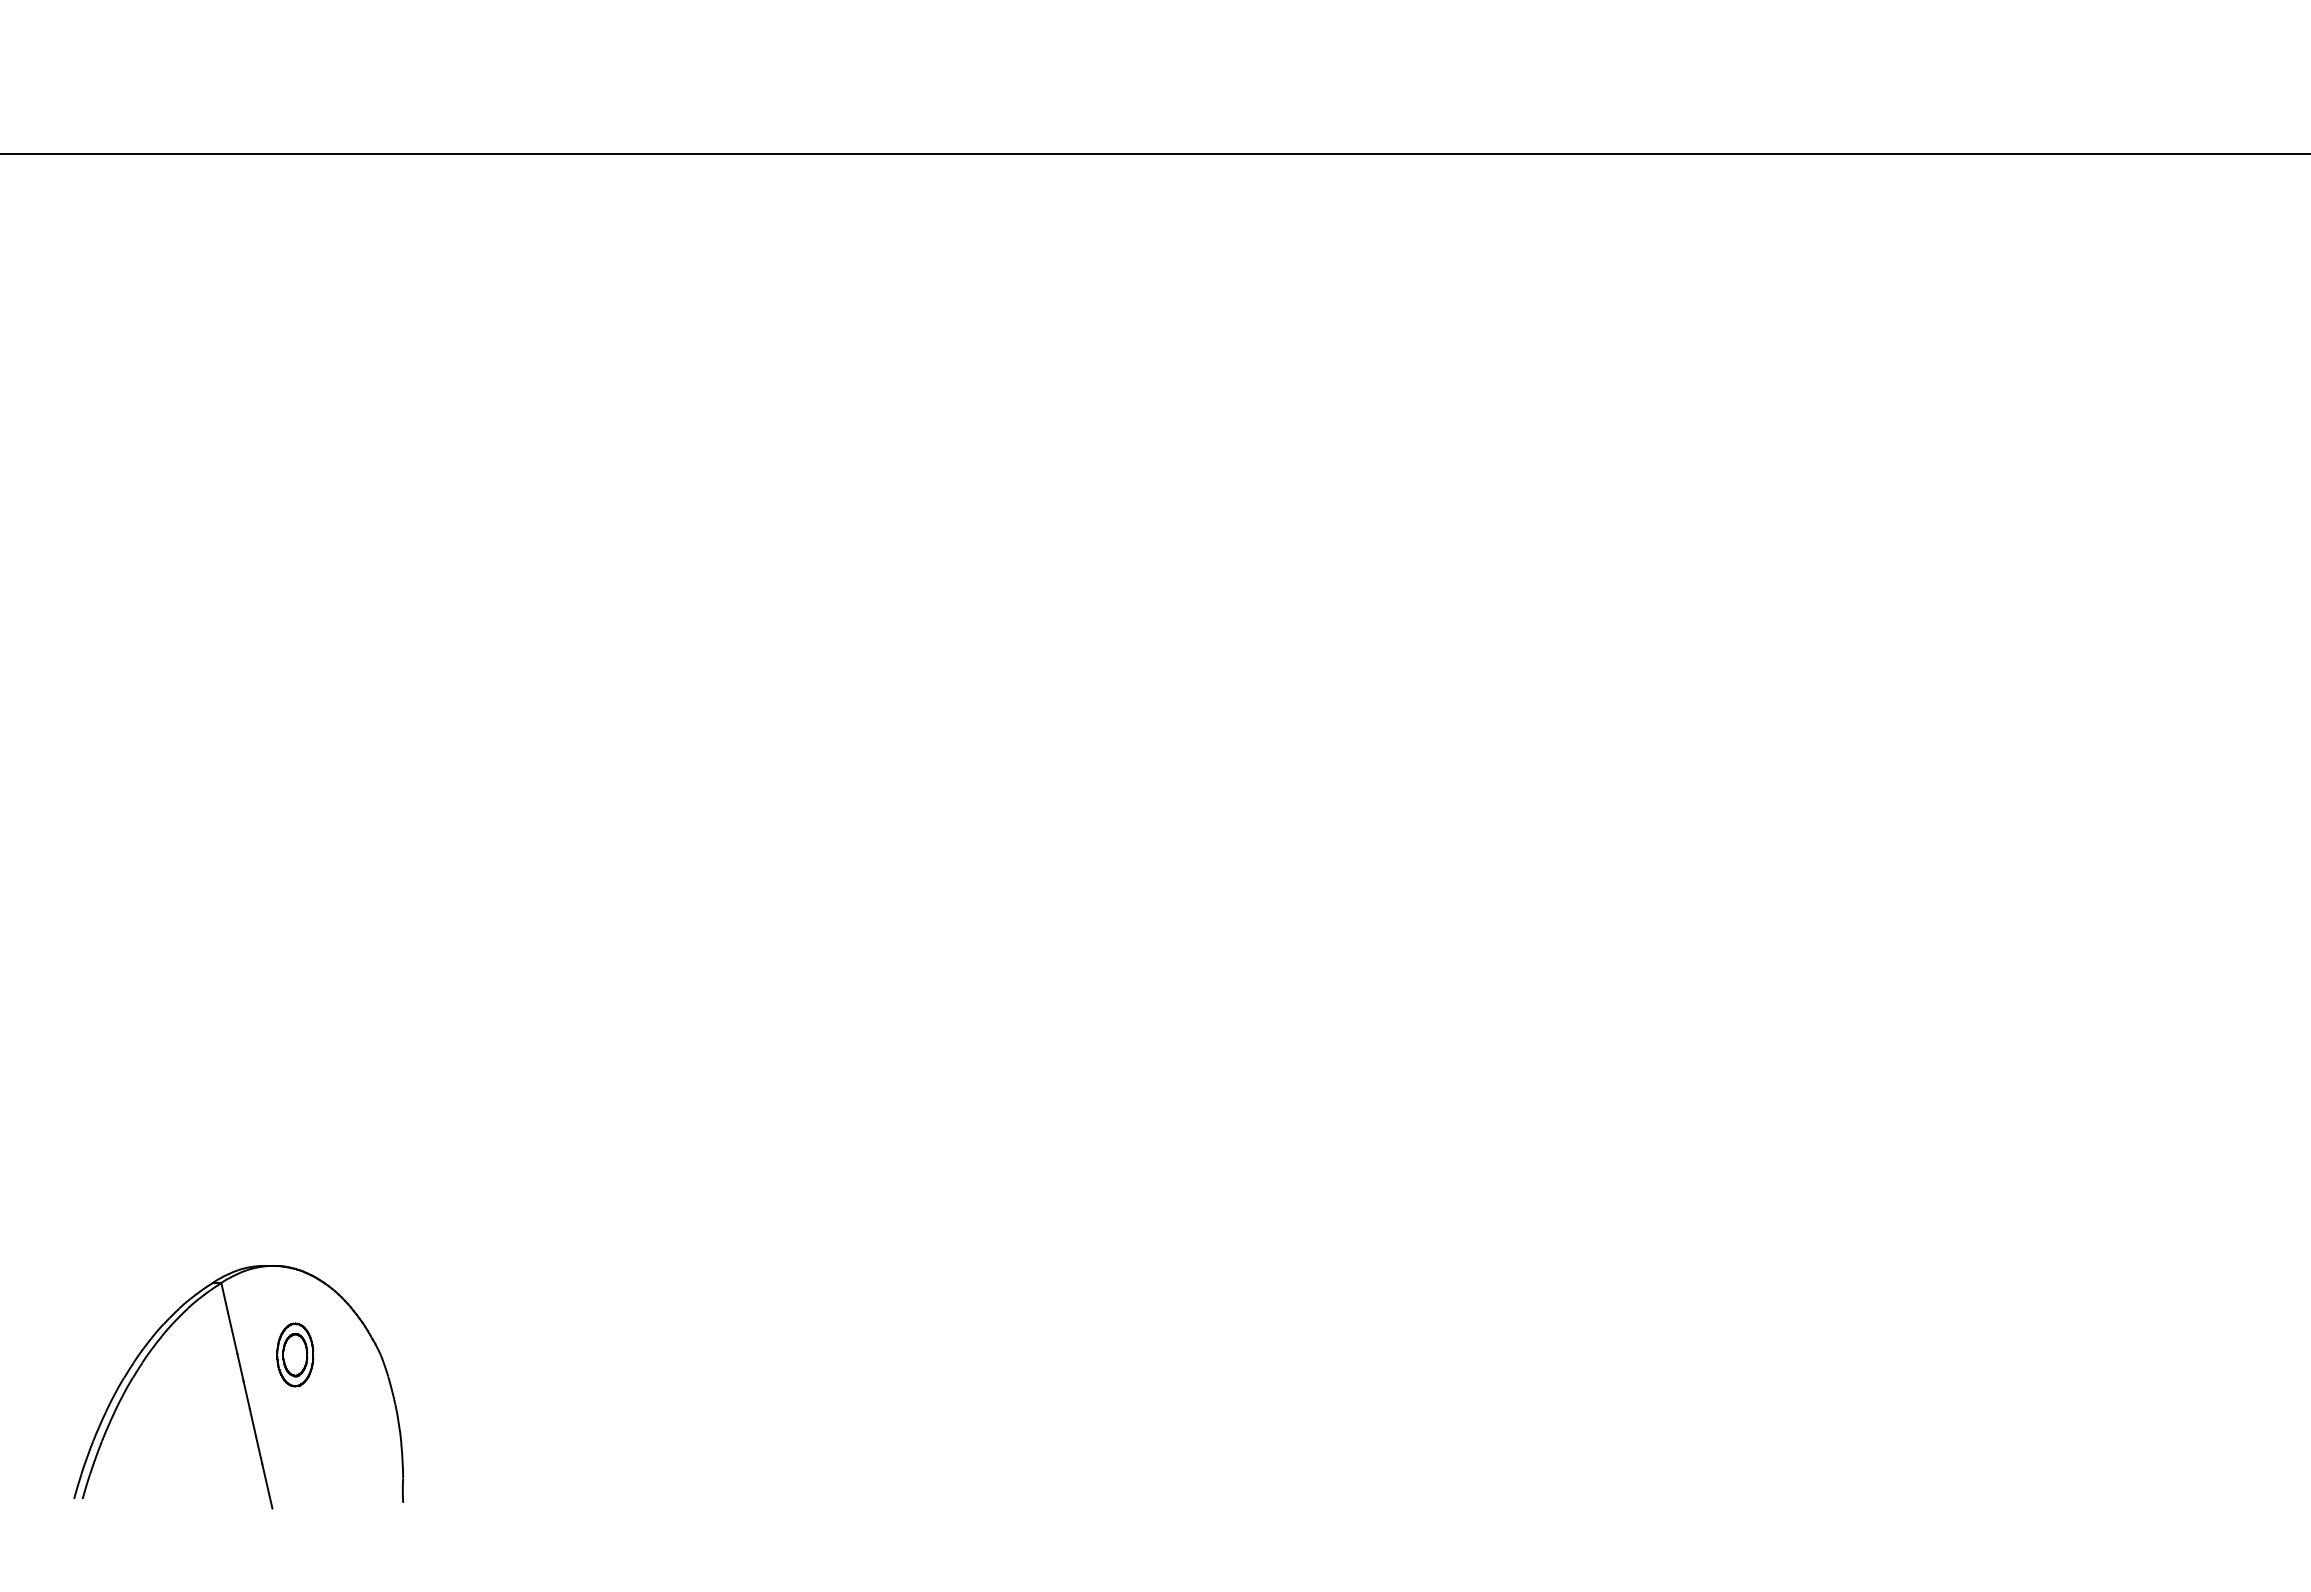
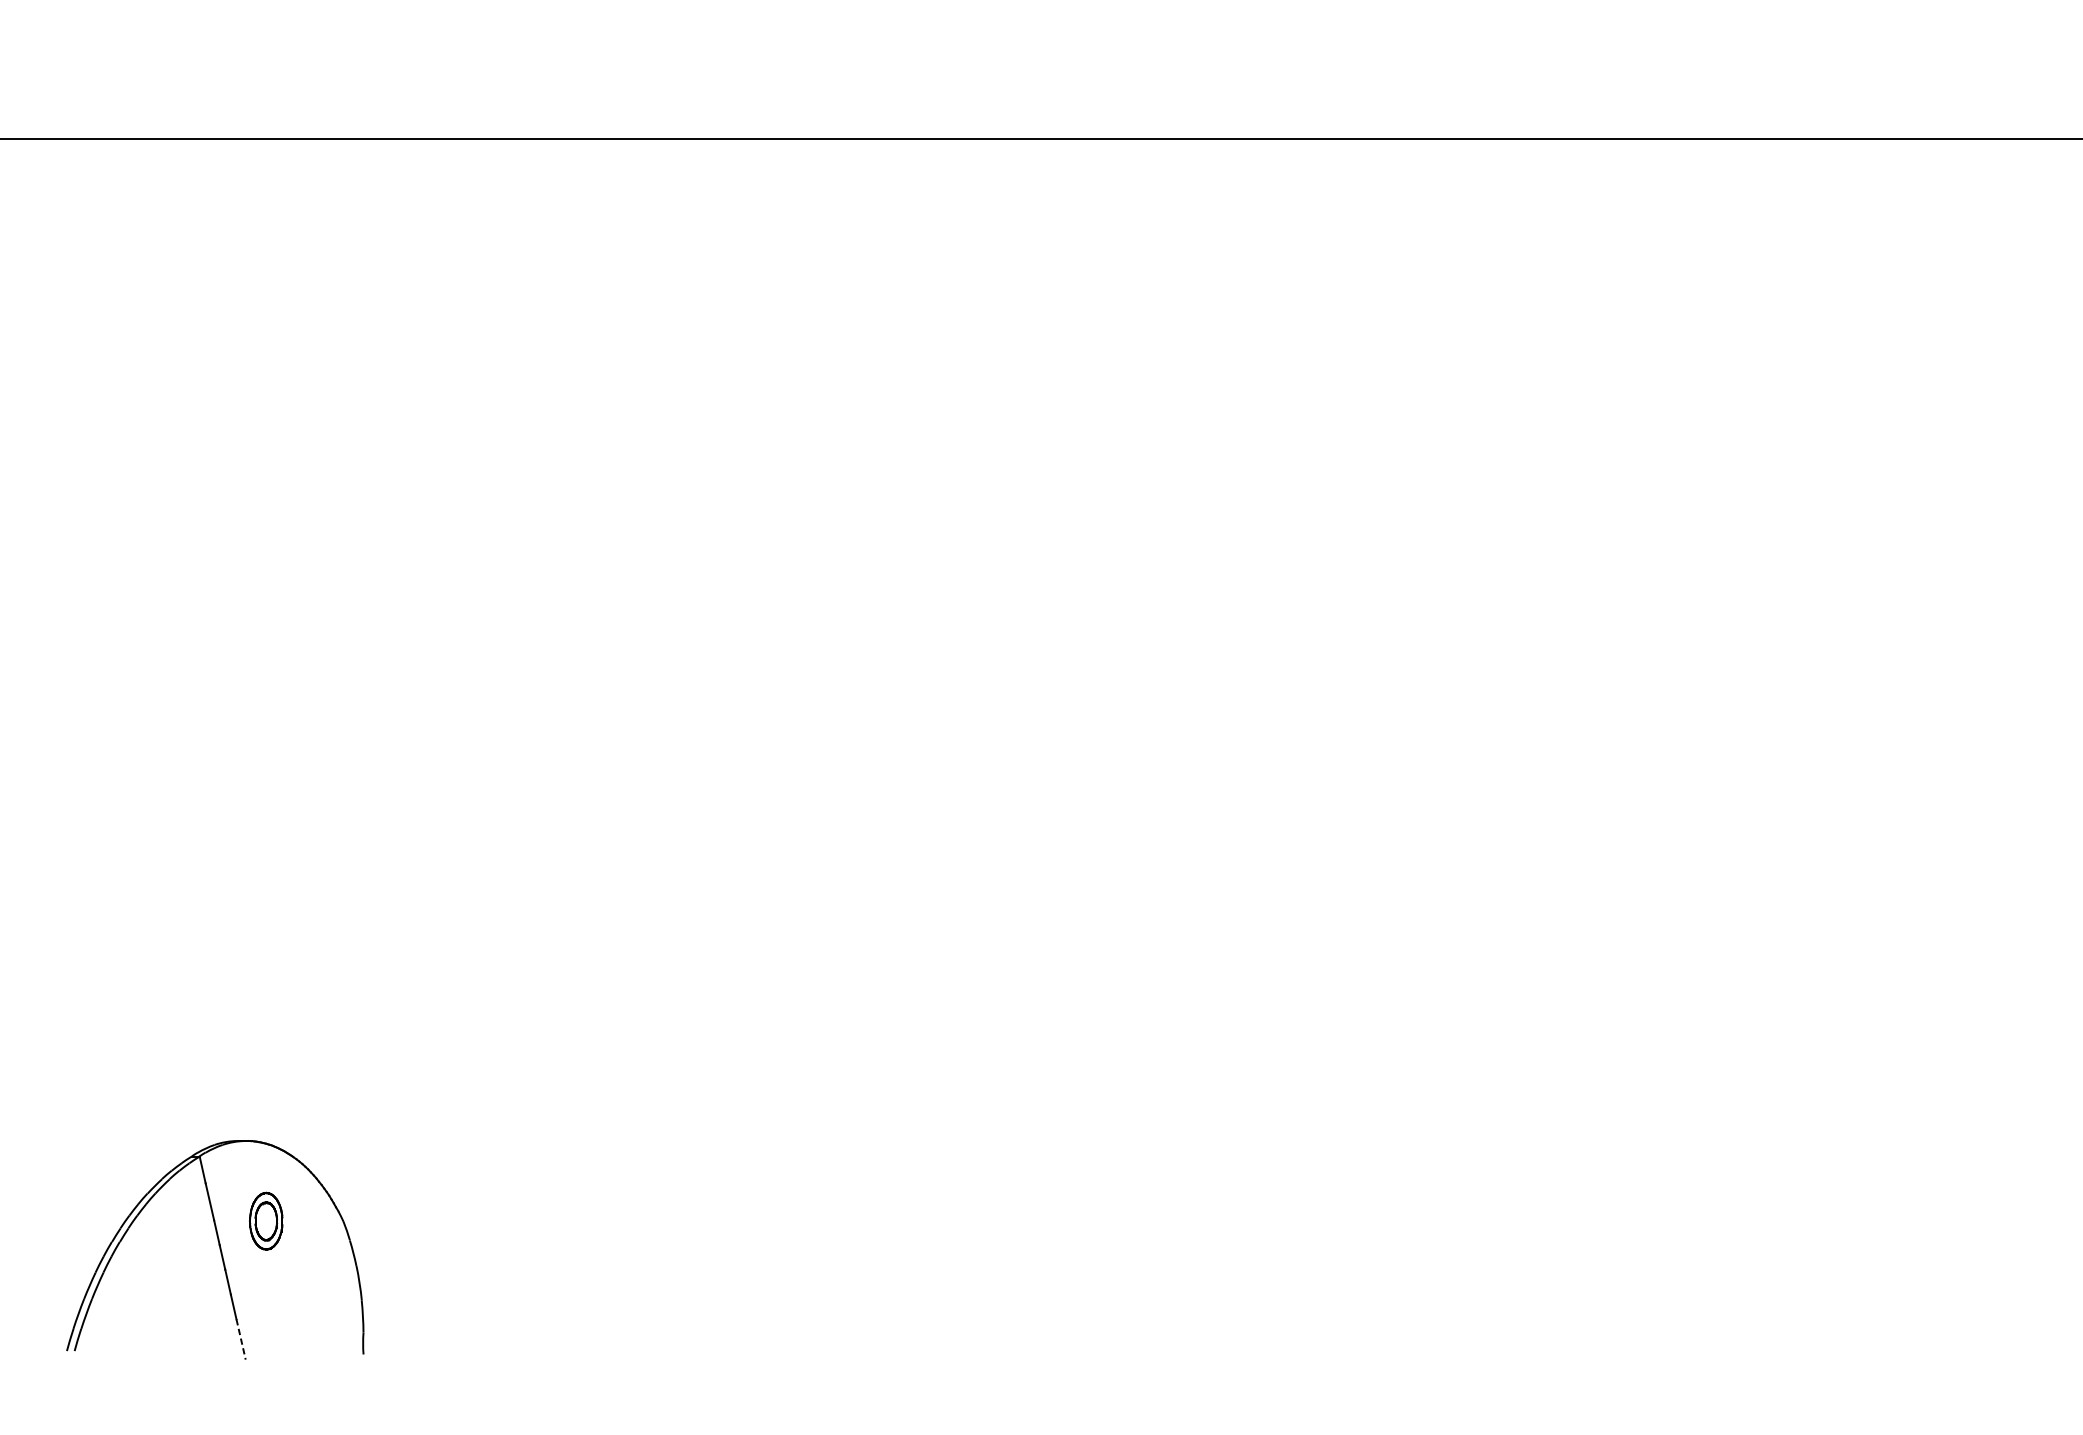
line: (267, 1486) -> (241, 1339), solid -> dashed

